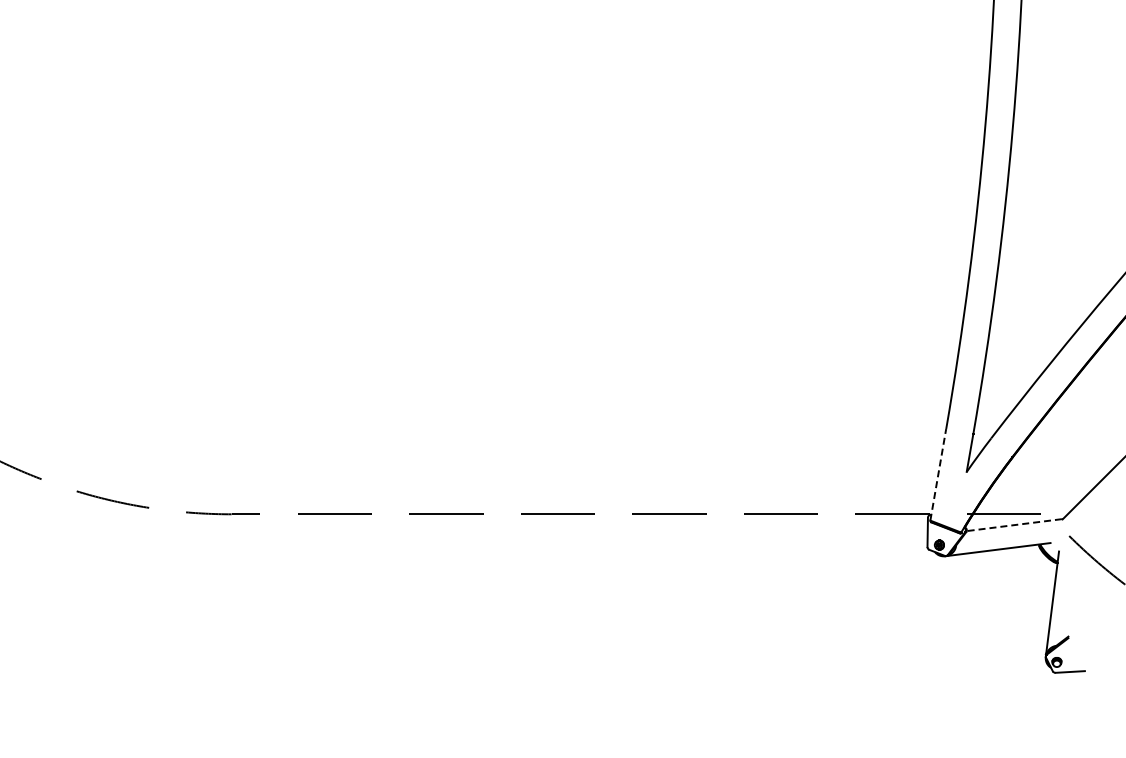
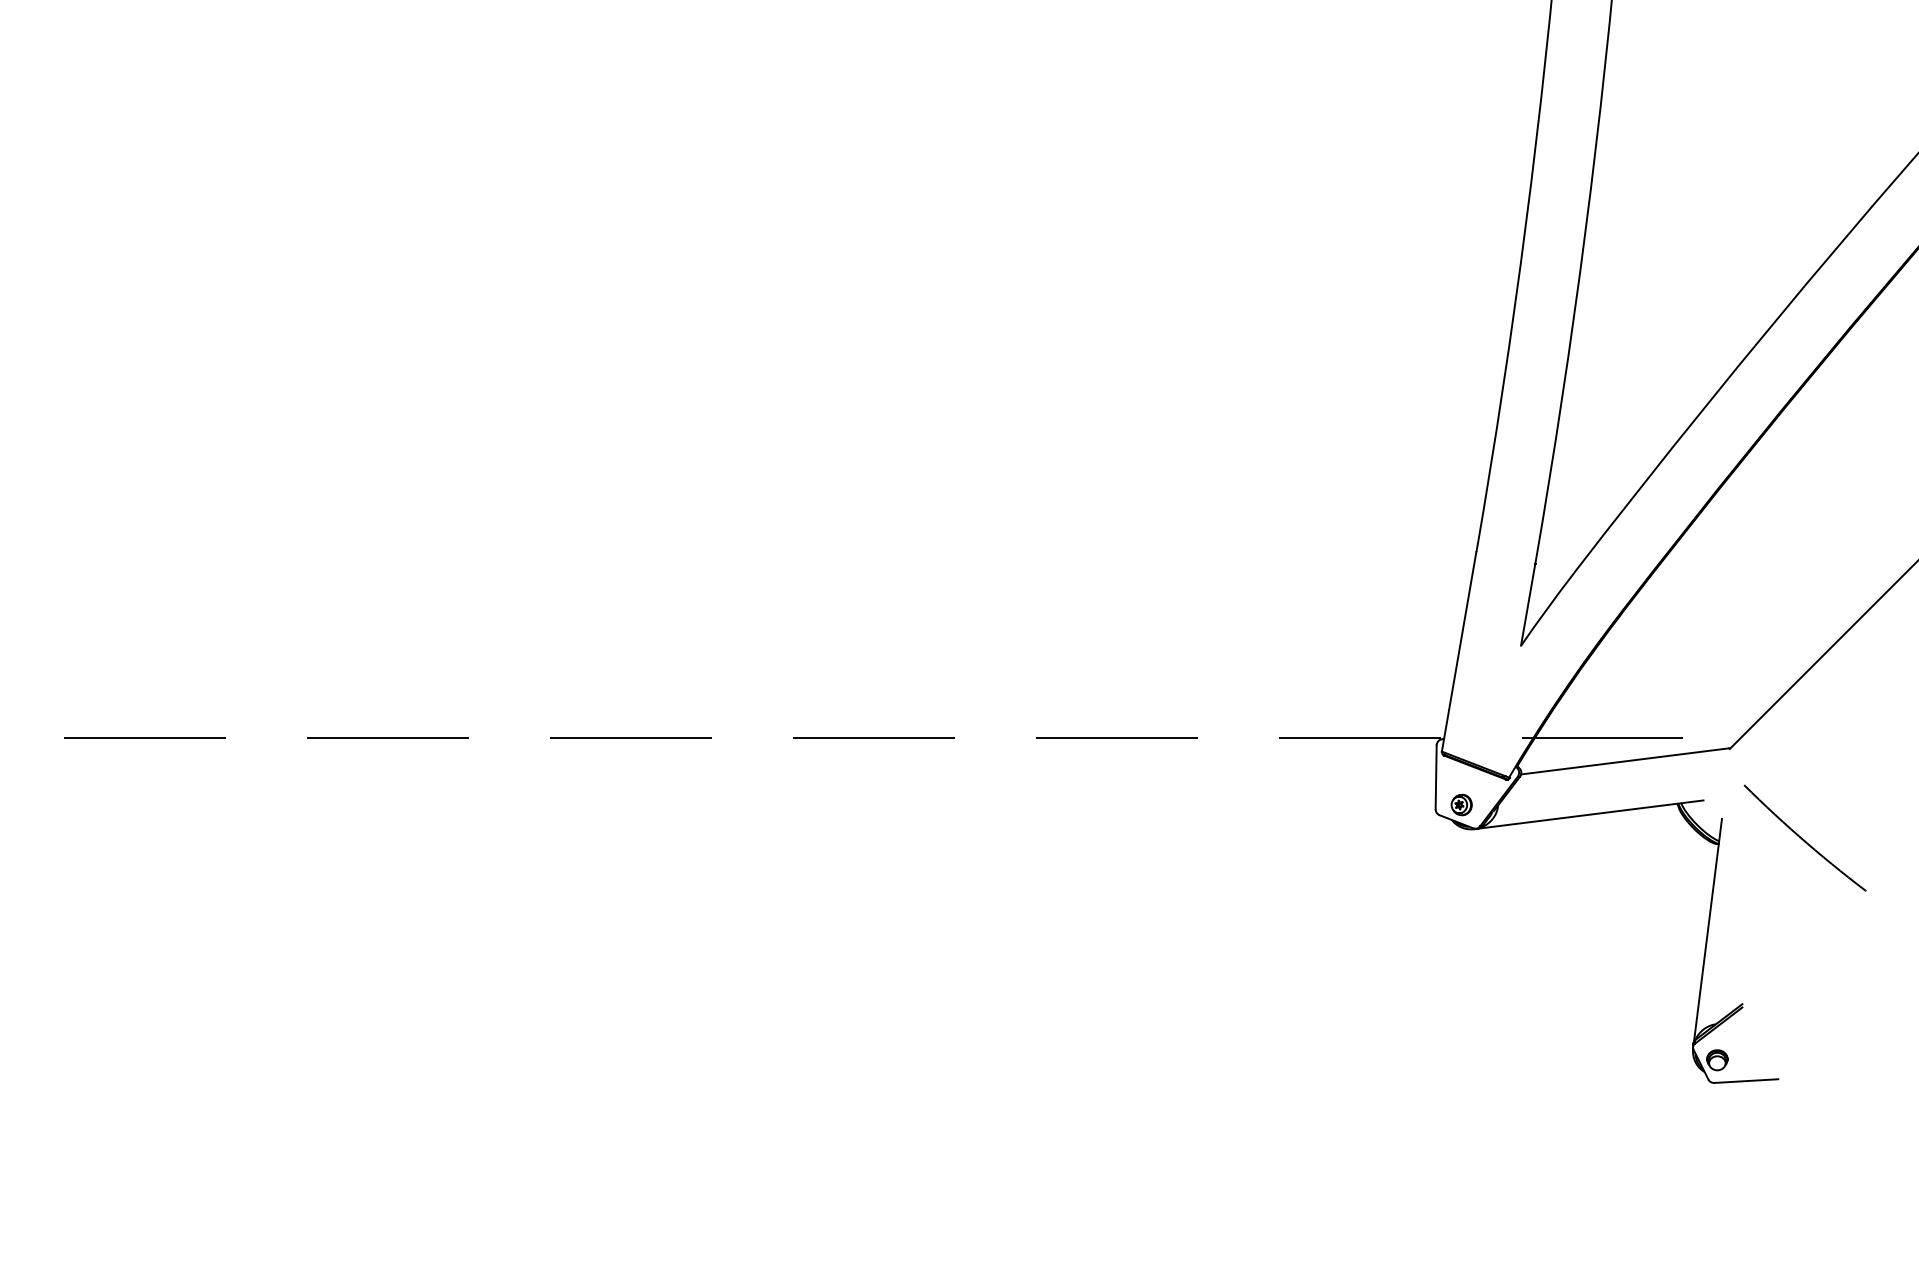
line: (938, 474) -> (1459, 651), dashed -> solid
line: (1014, 525) -> (1625, 762), dashed -> solid

